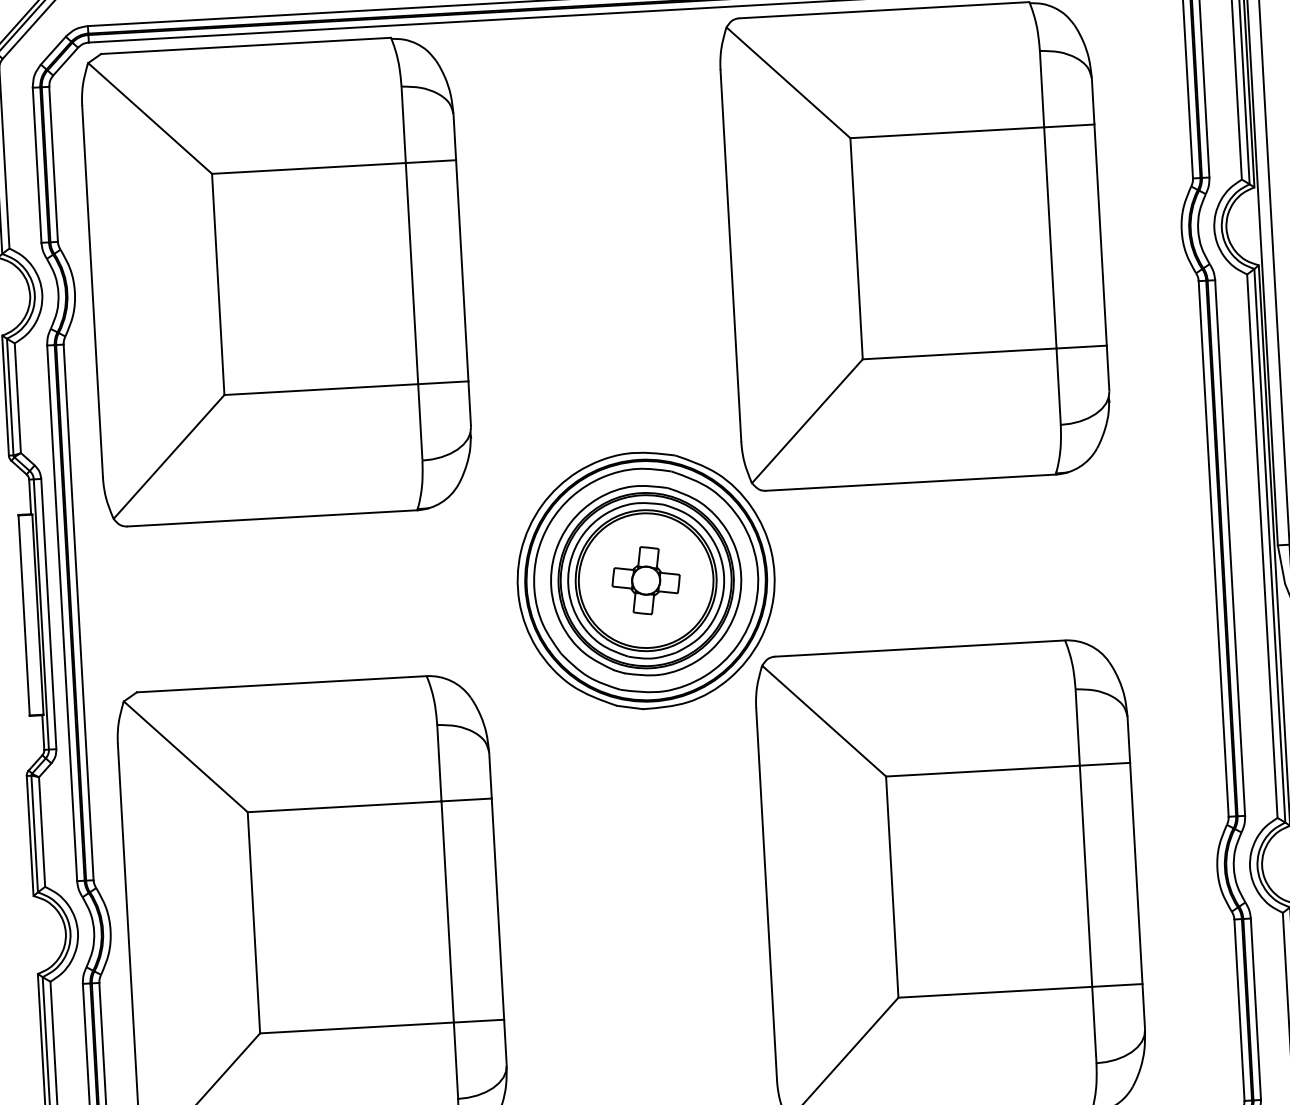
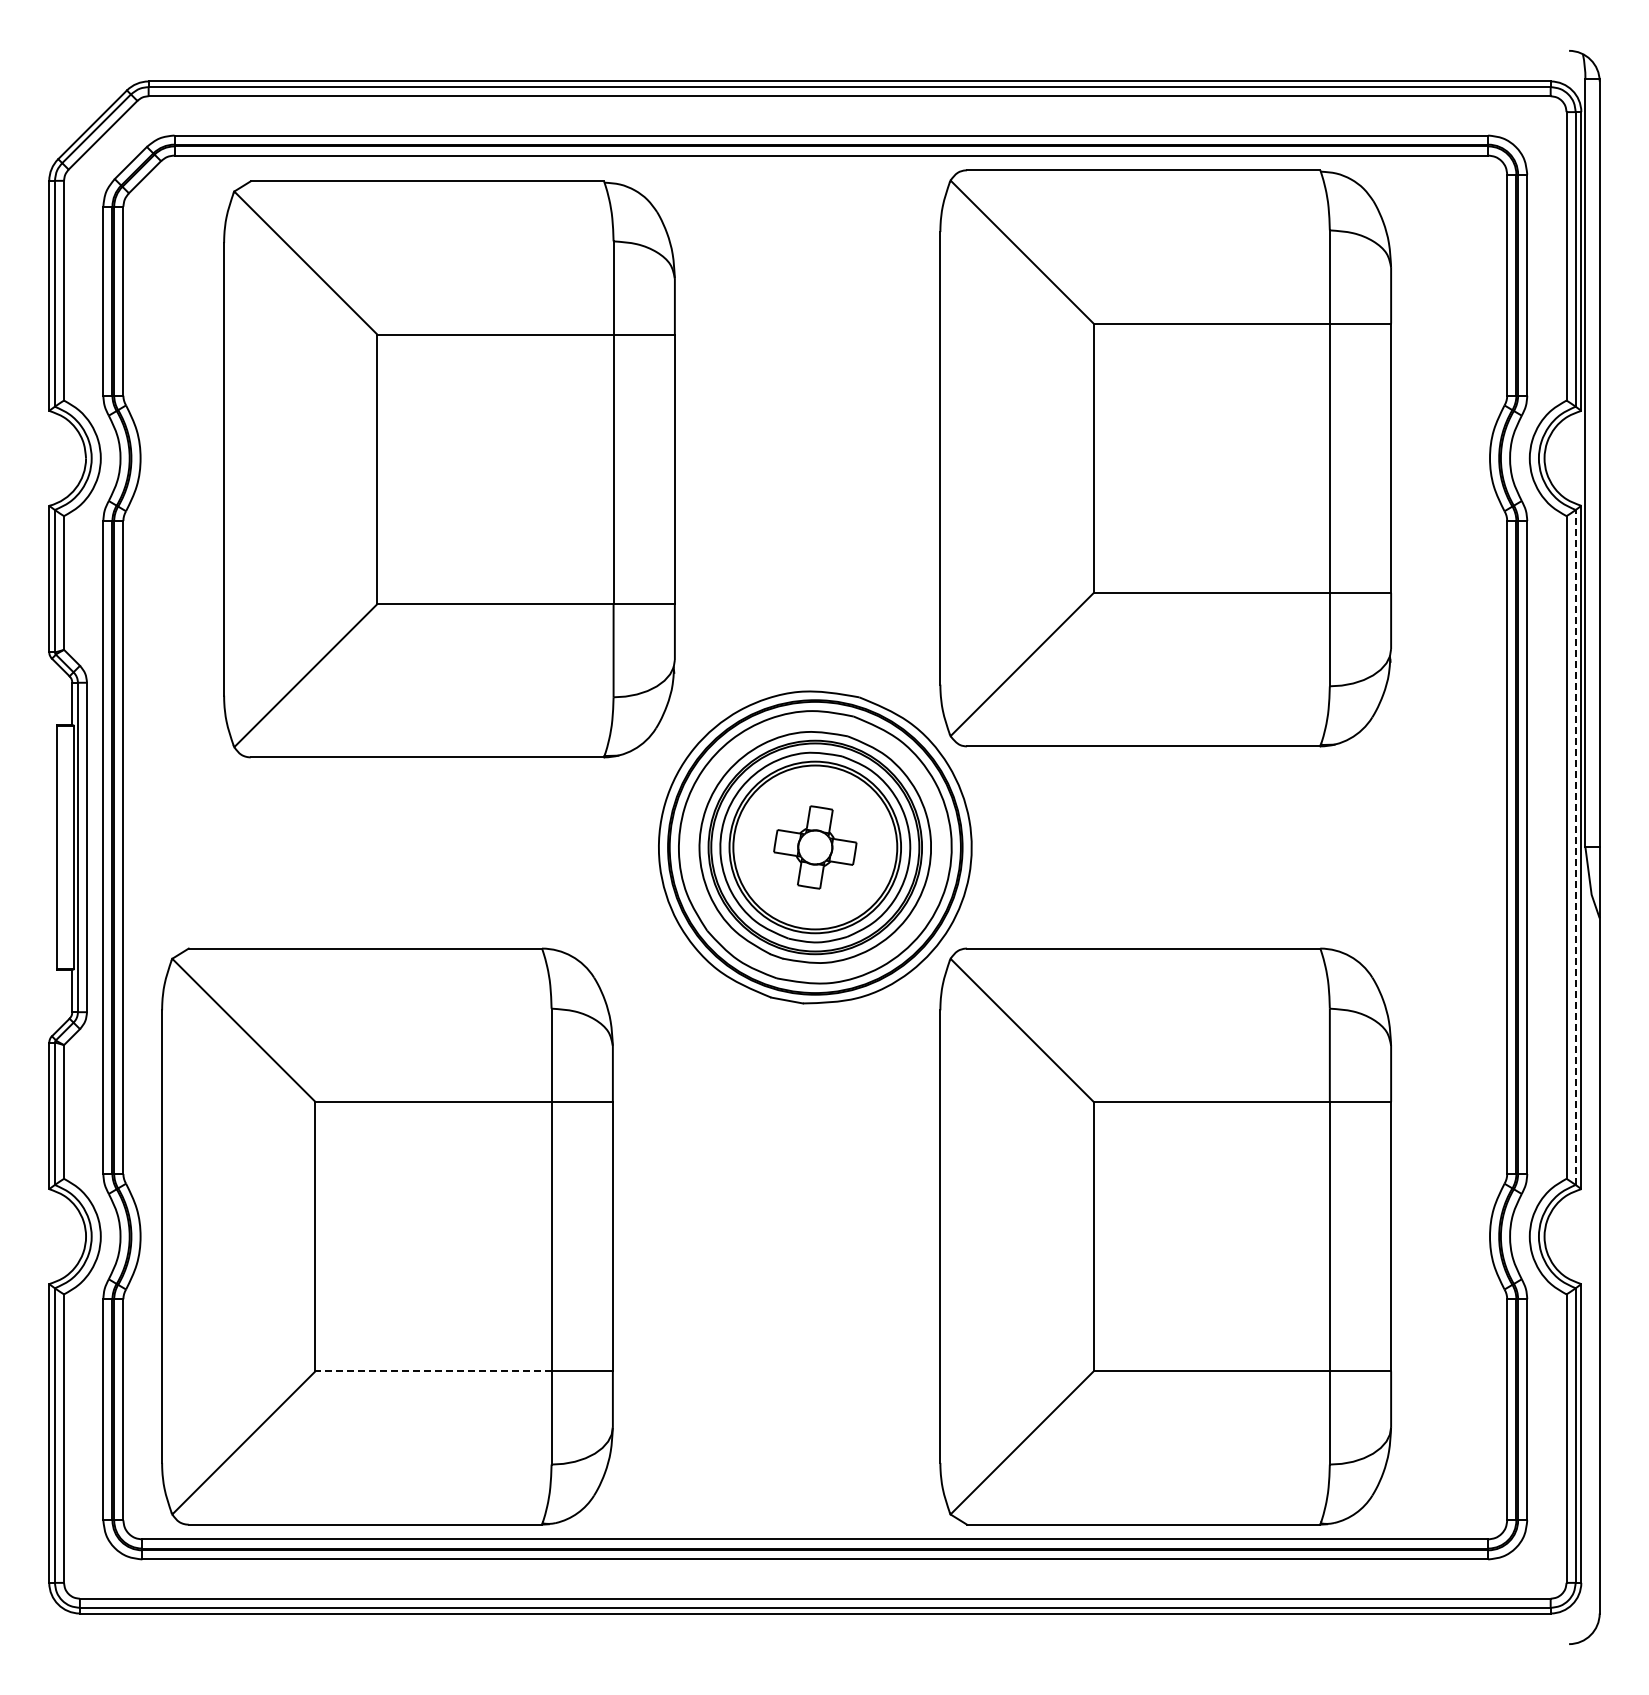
part: (277, 281) -> (449, 469), moved
line: (1269, 545) -> (1575, 846), solid -> dashed
line: (356, 1028) -> (432, 1371), solid -> dashed

